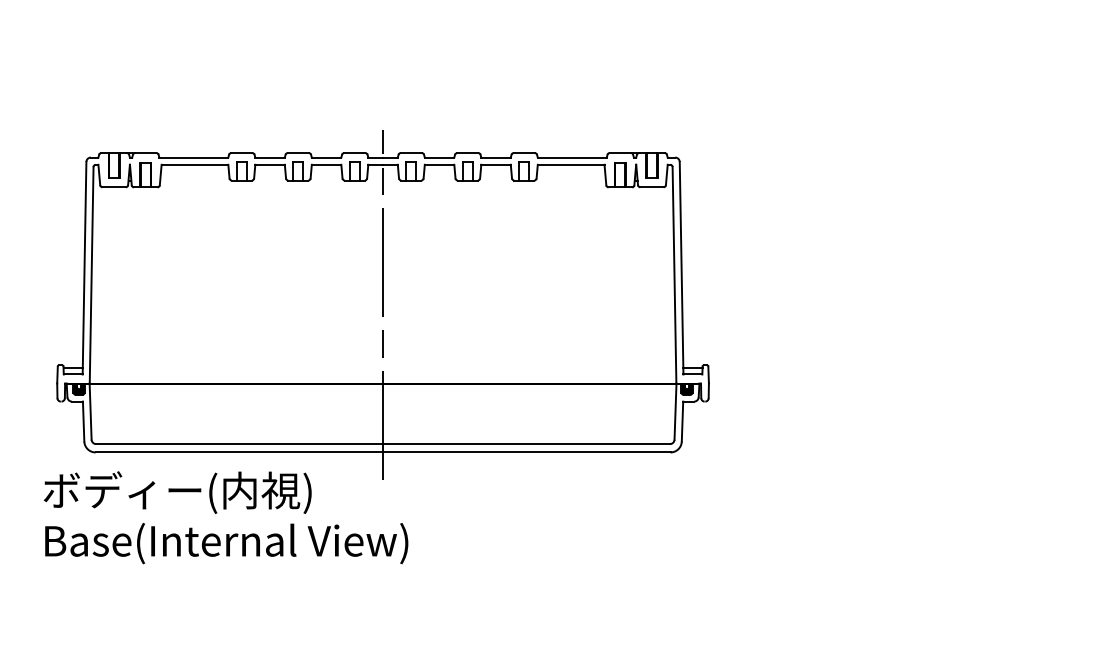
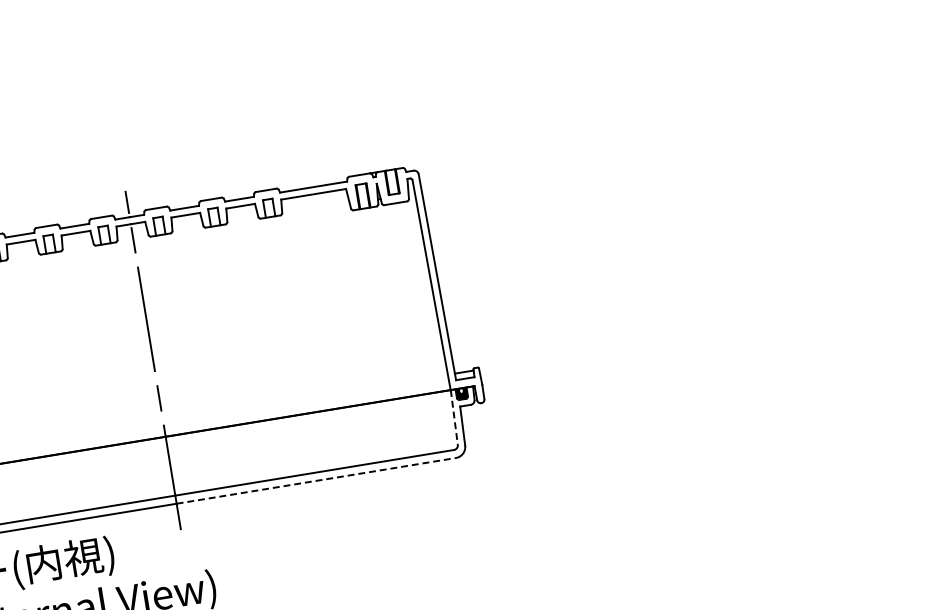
line: (675, 412) -> (454, 418), solid -> dashed
line: (526, 452) -> (316, 480), solid -> dashed

